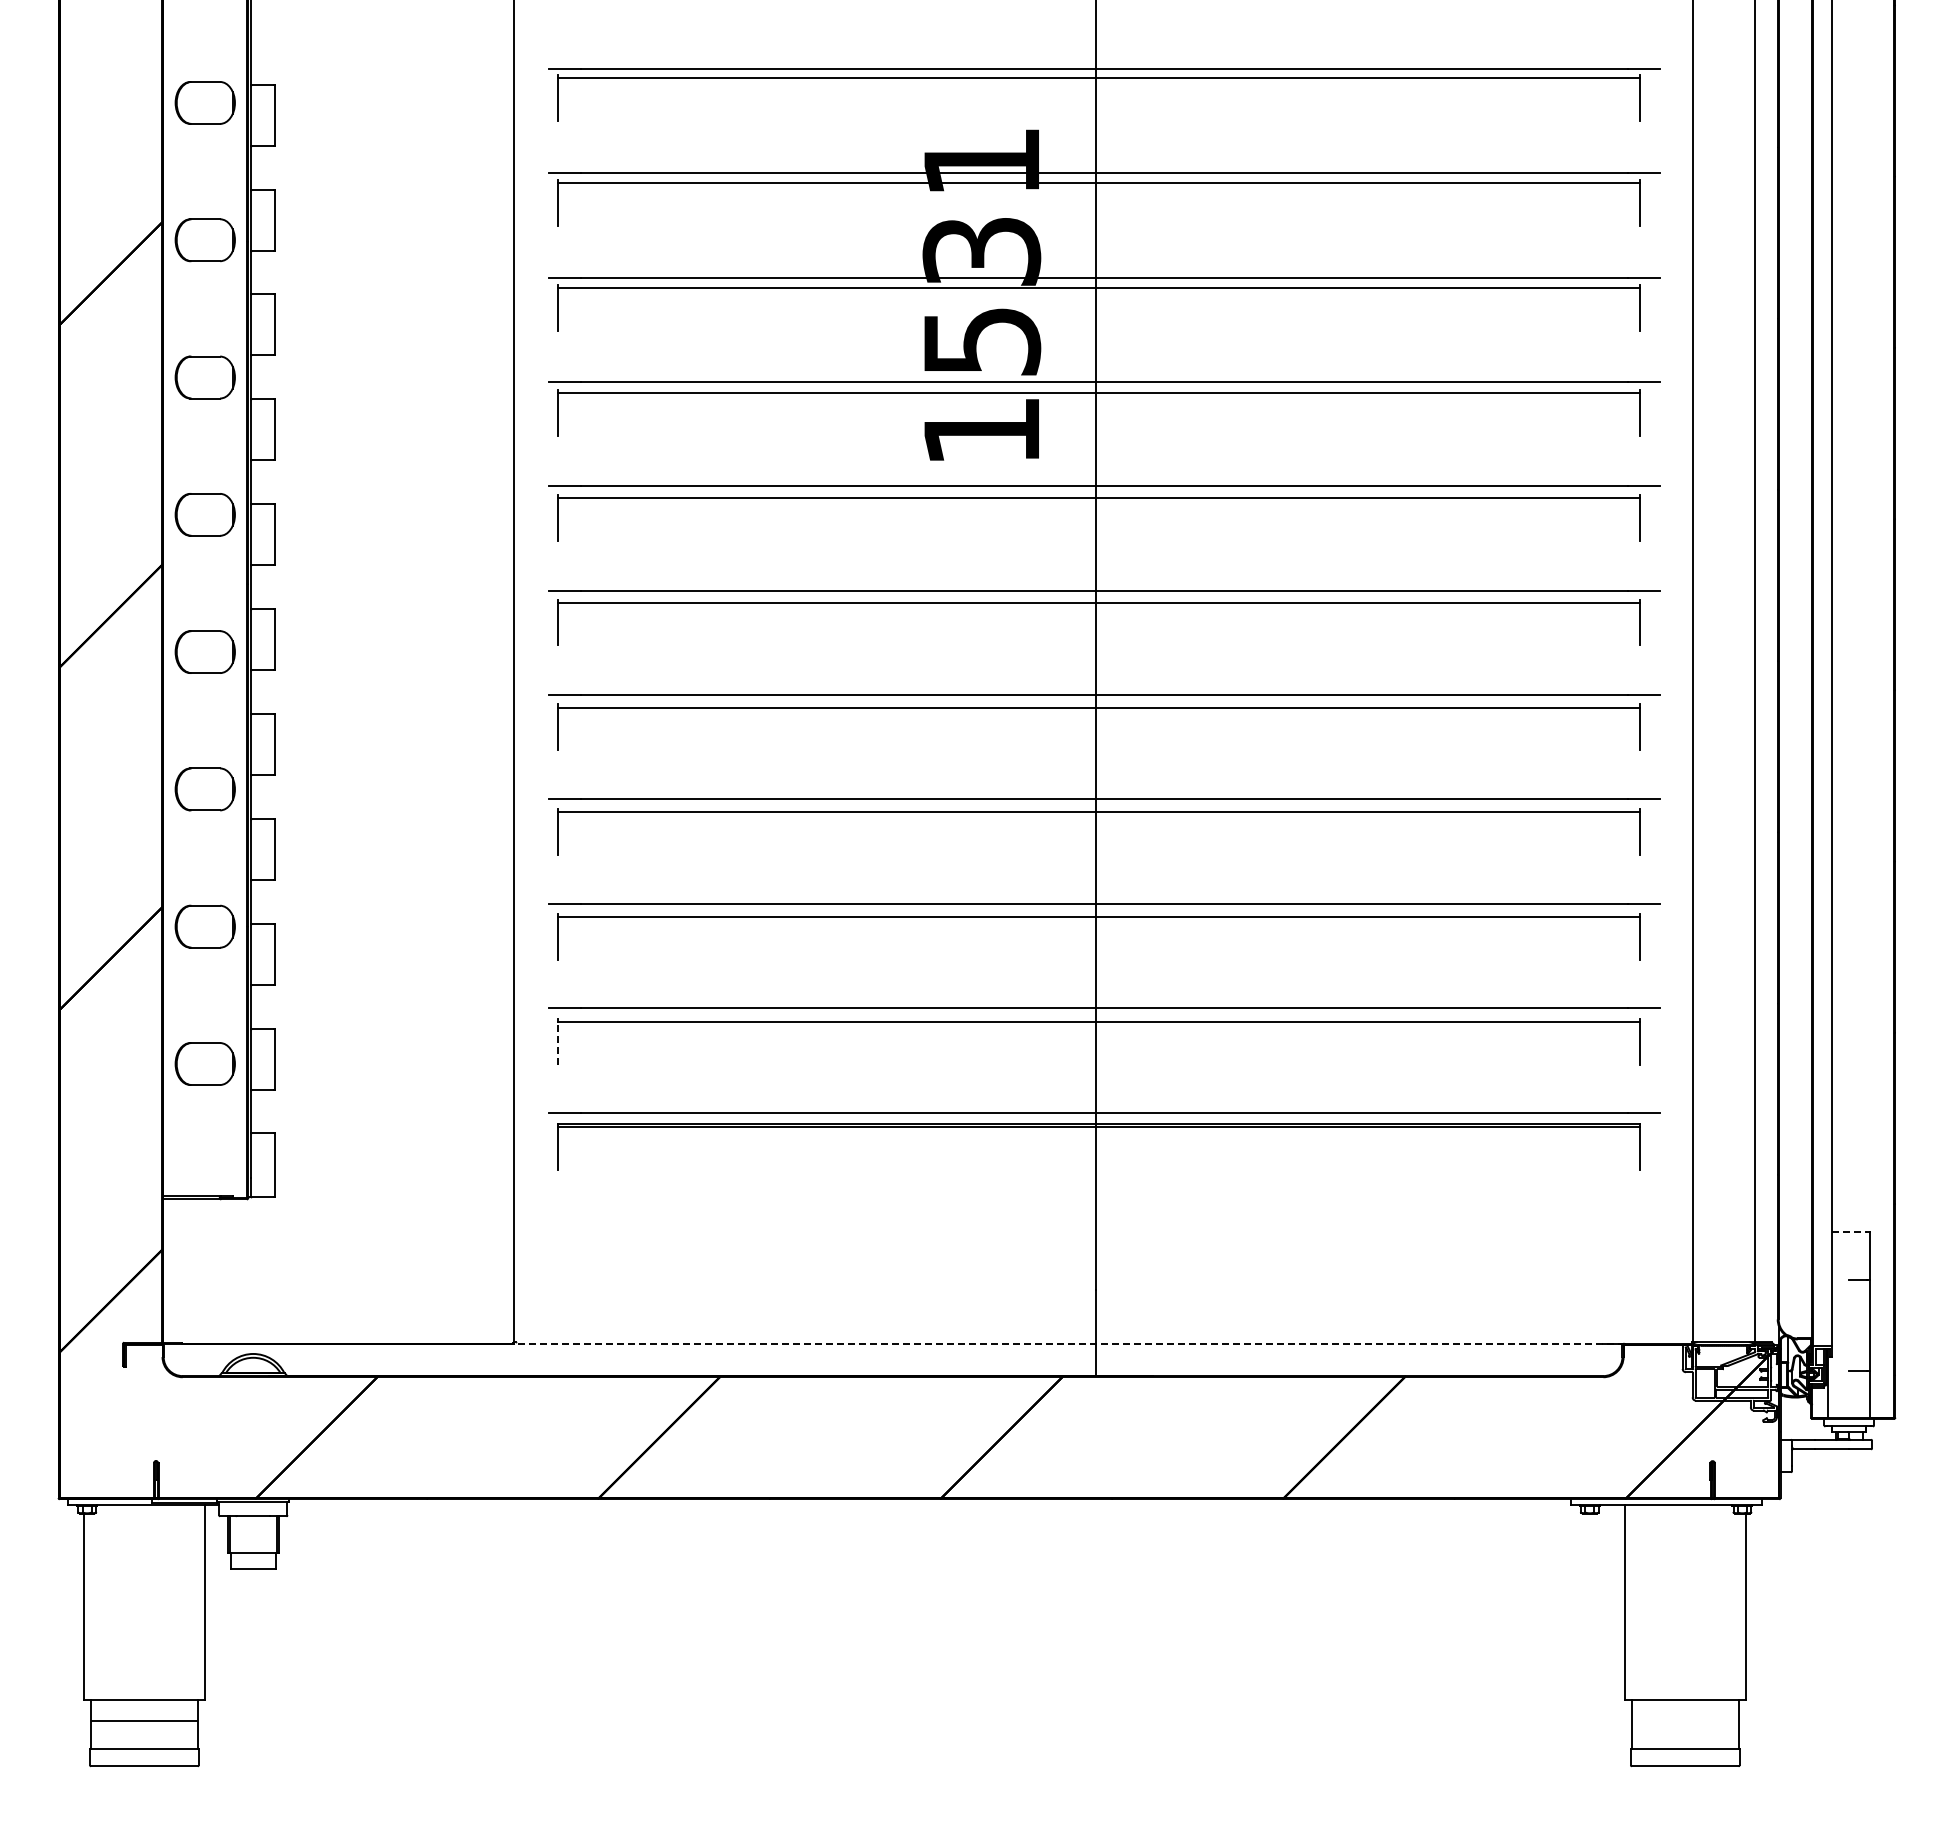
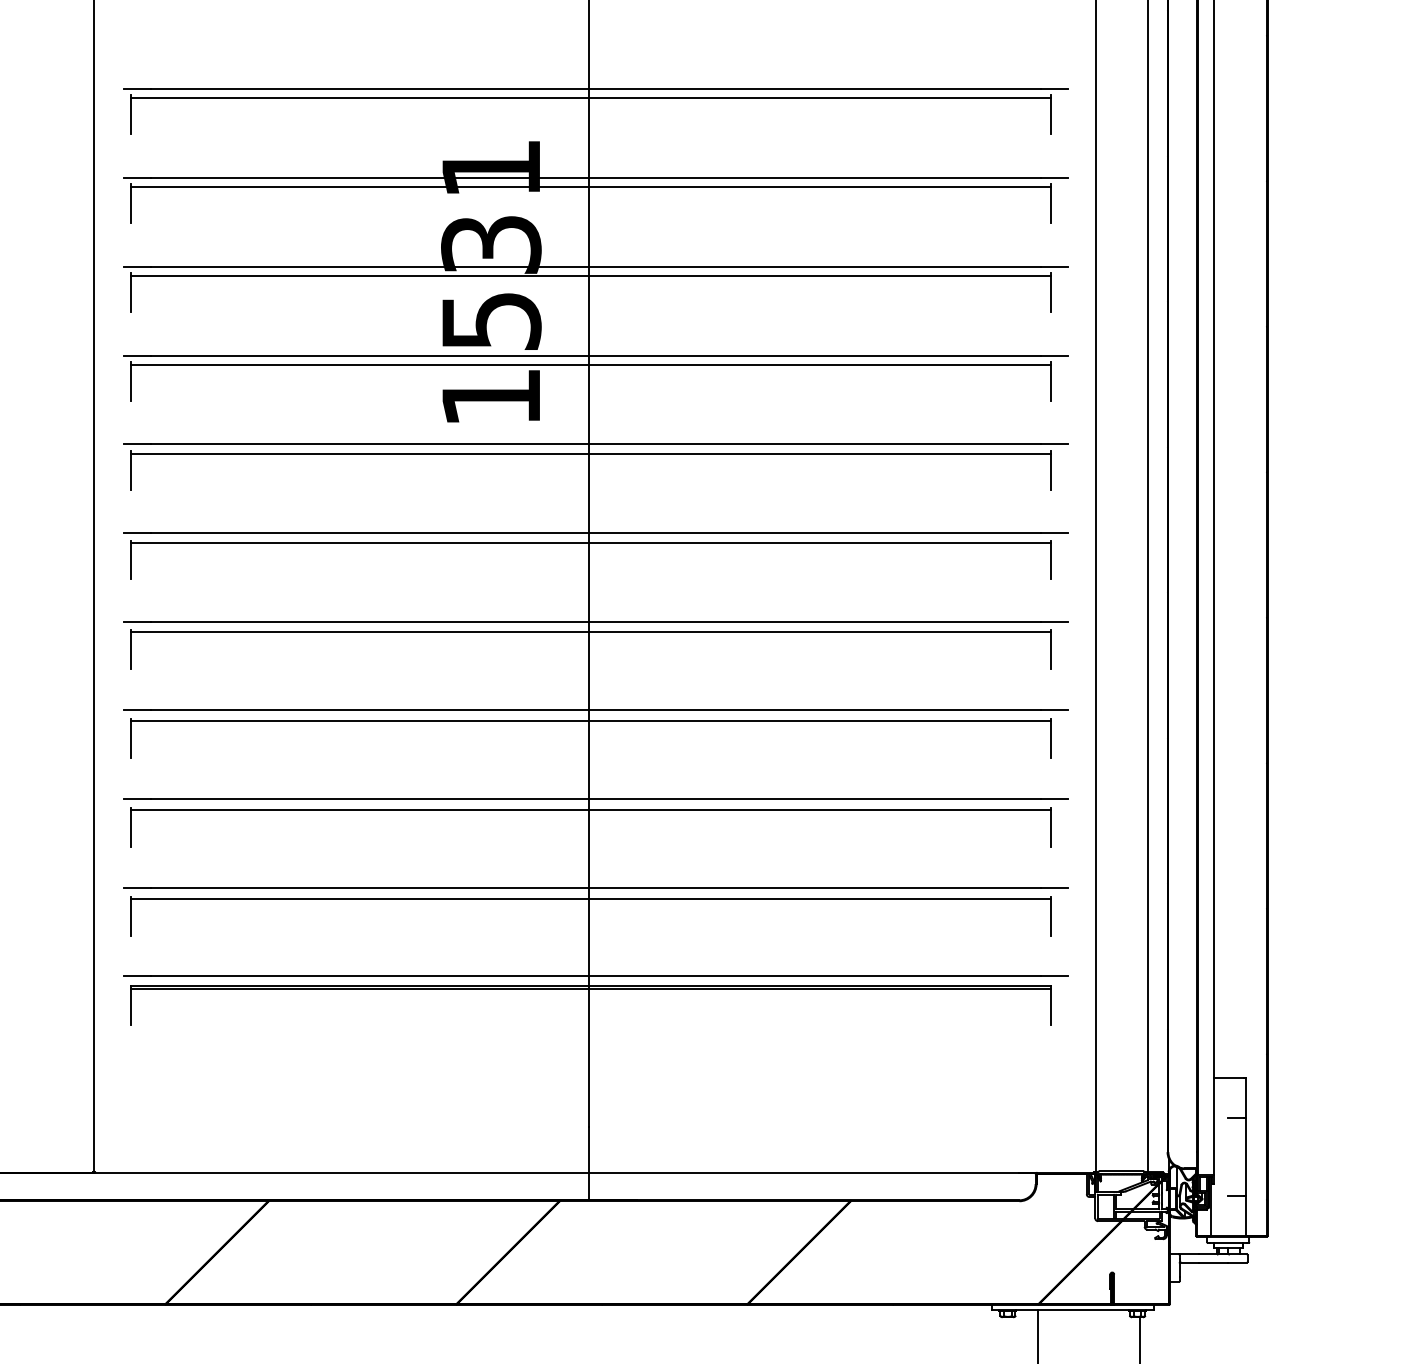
line: (557, 1042) -> (130, 916), dashed -> solid
line: (1849, 1231) -> (1228, 1077), dashed -> solid
line: (1068, 1343) -> (564, 1172), dashed -> solid

